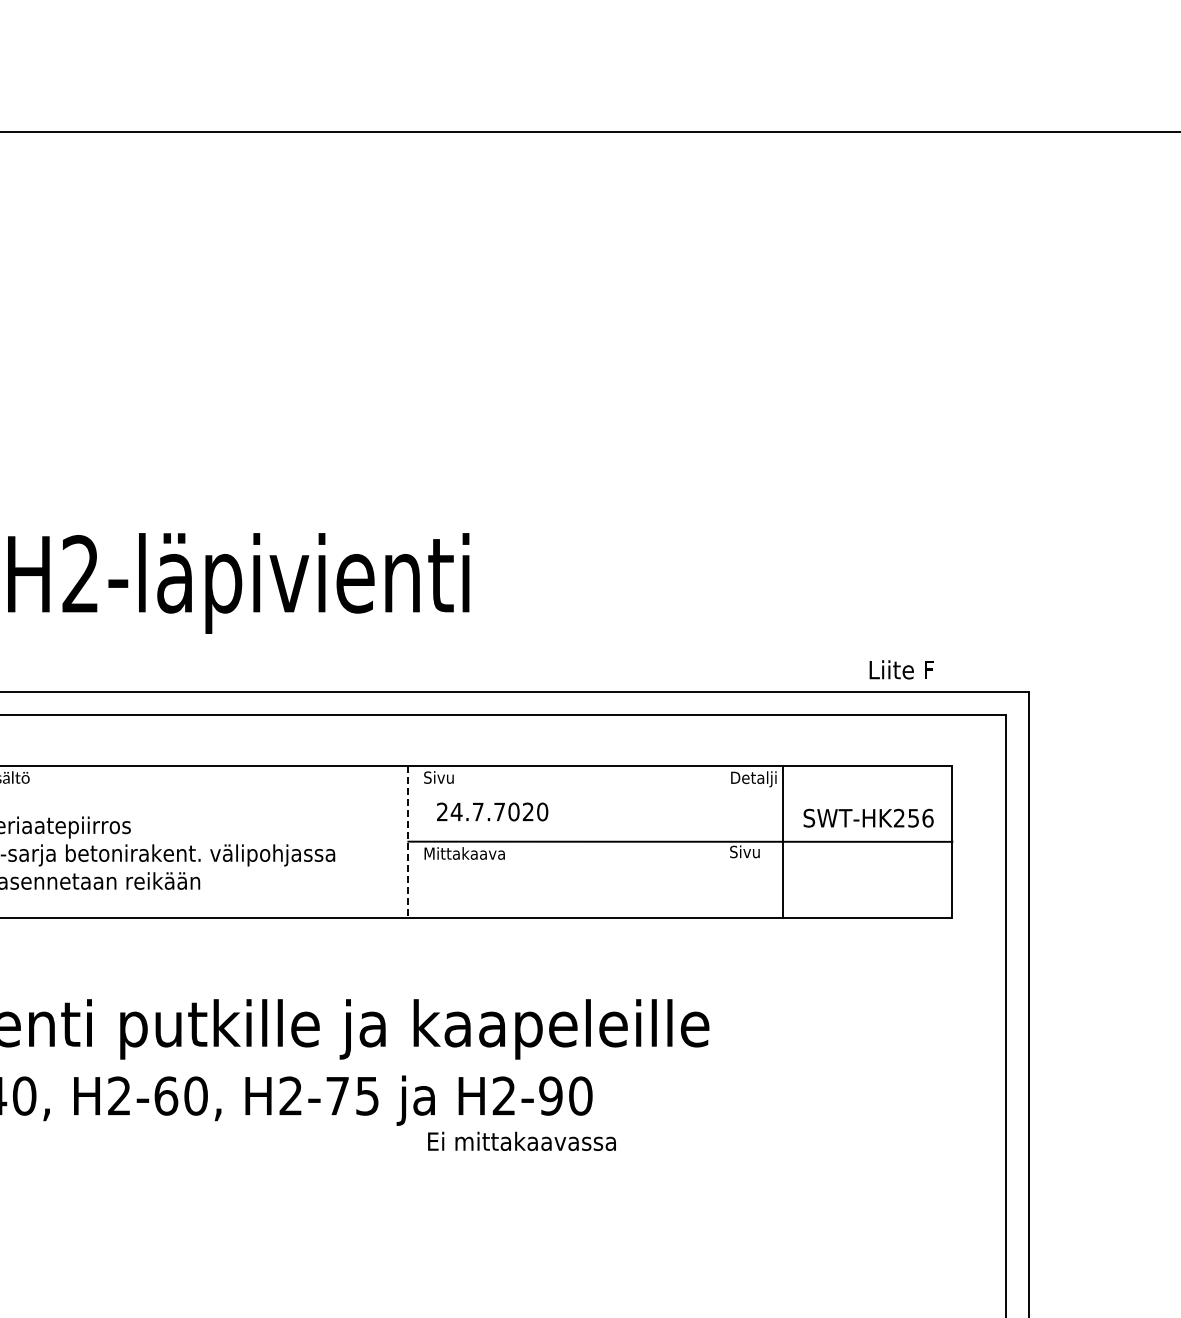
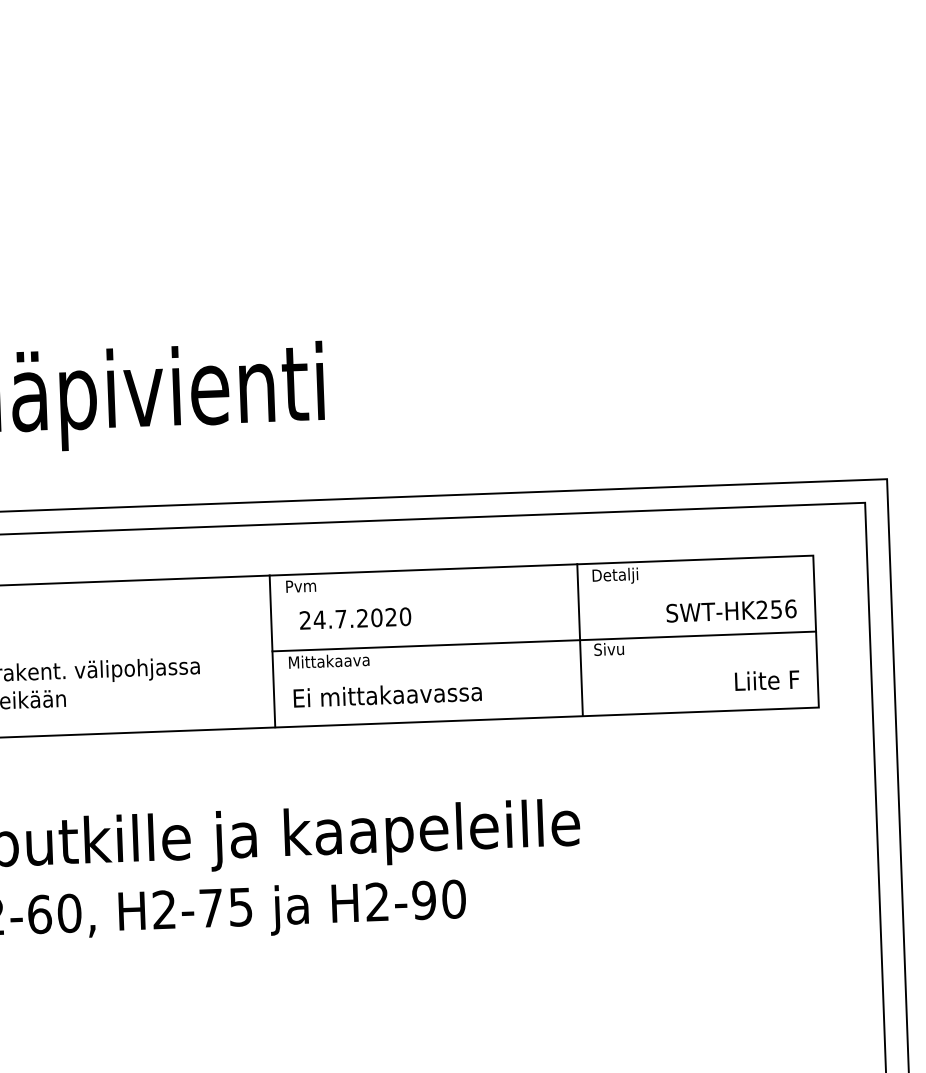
text: (901, 669) -> (766, 680), moved
text: (439, 777) -> (301, 586), Sivu -> Pvm
text: (499, 811) -> (362, 617), 24.7.7020 -> 24.7.2020
line: (783, 841) -> (580, 639), moved
line: (408, 842) -> (272, 652), dashed -> solid
text: (521, 1140) -> (387, 694), moved

